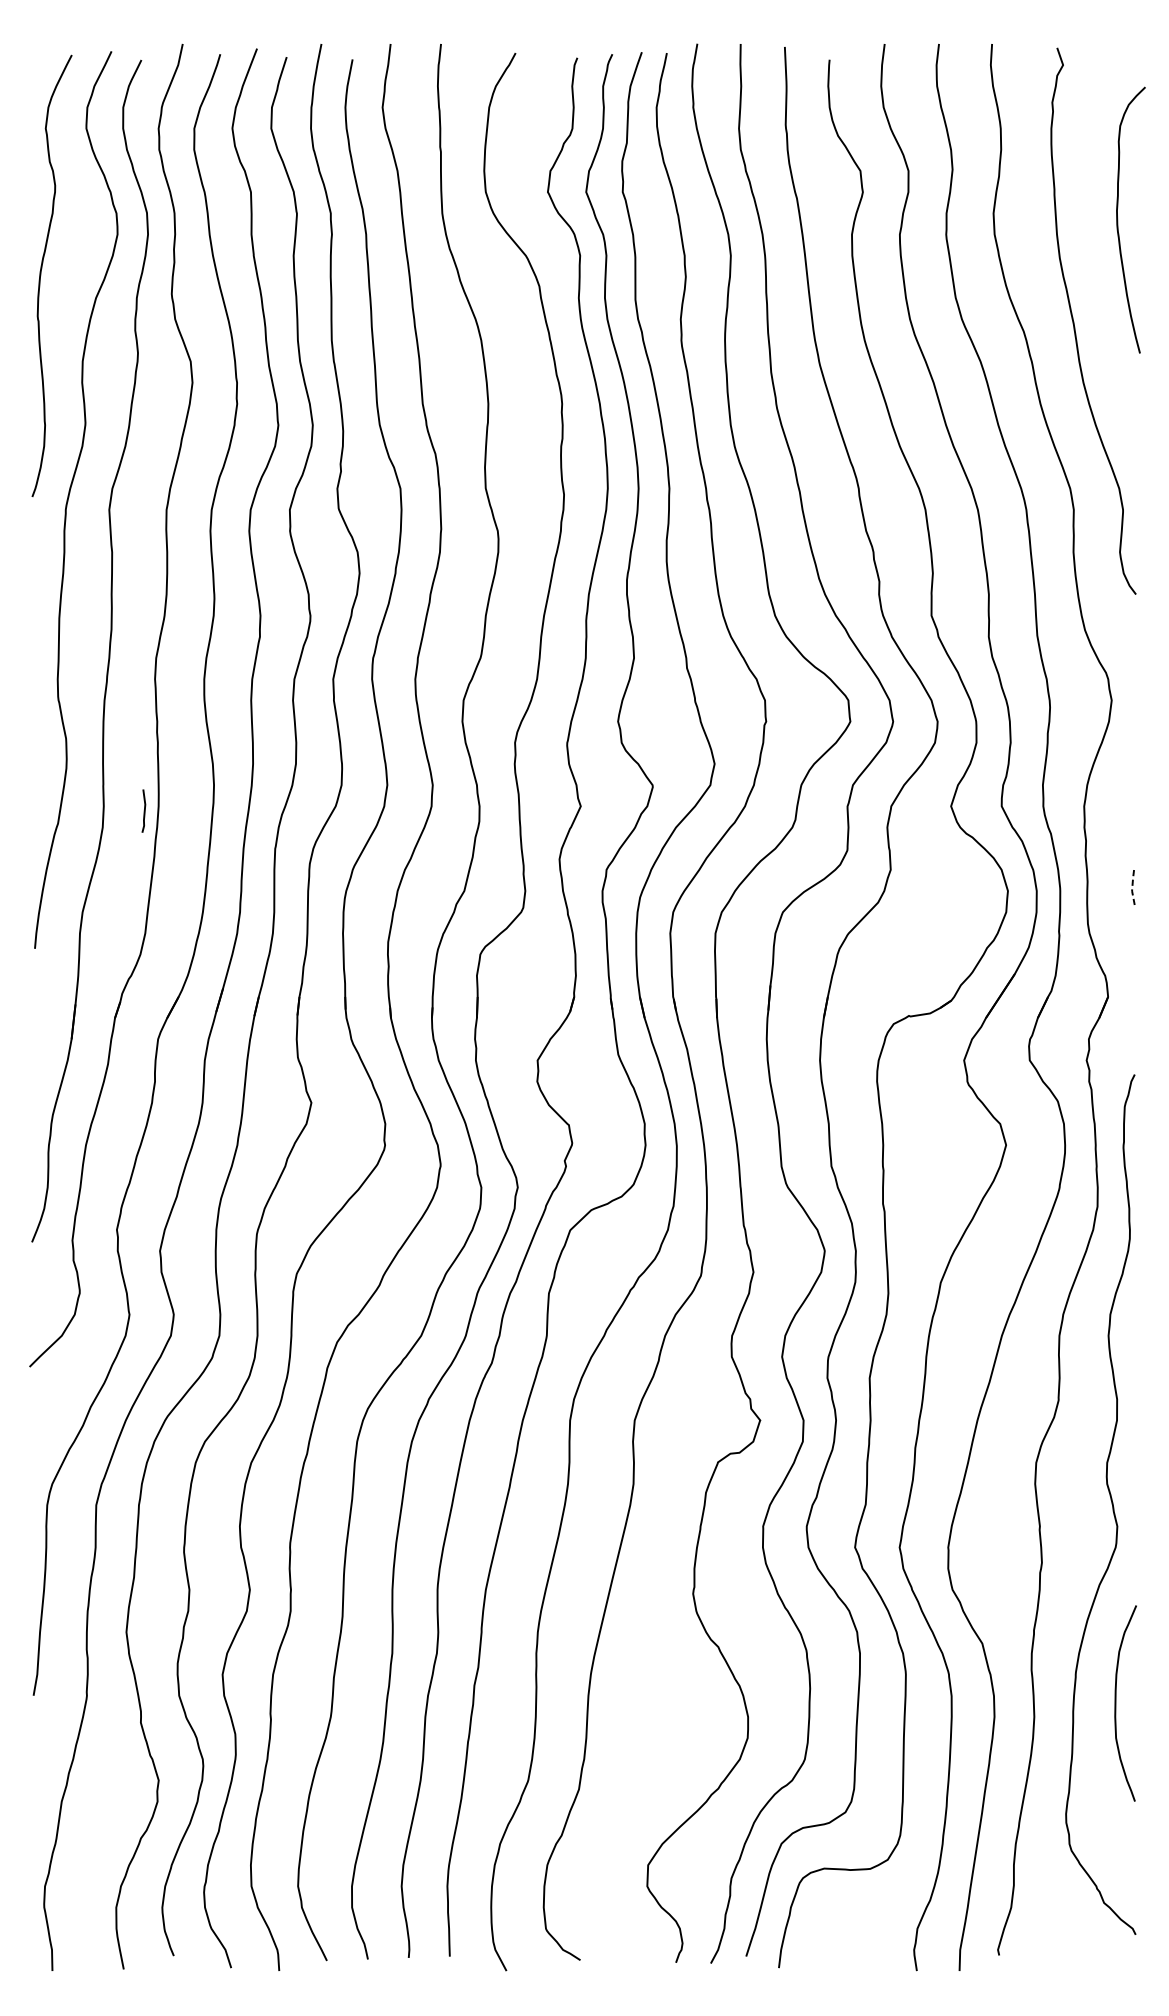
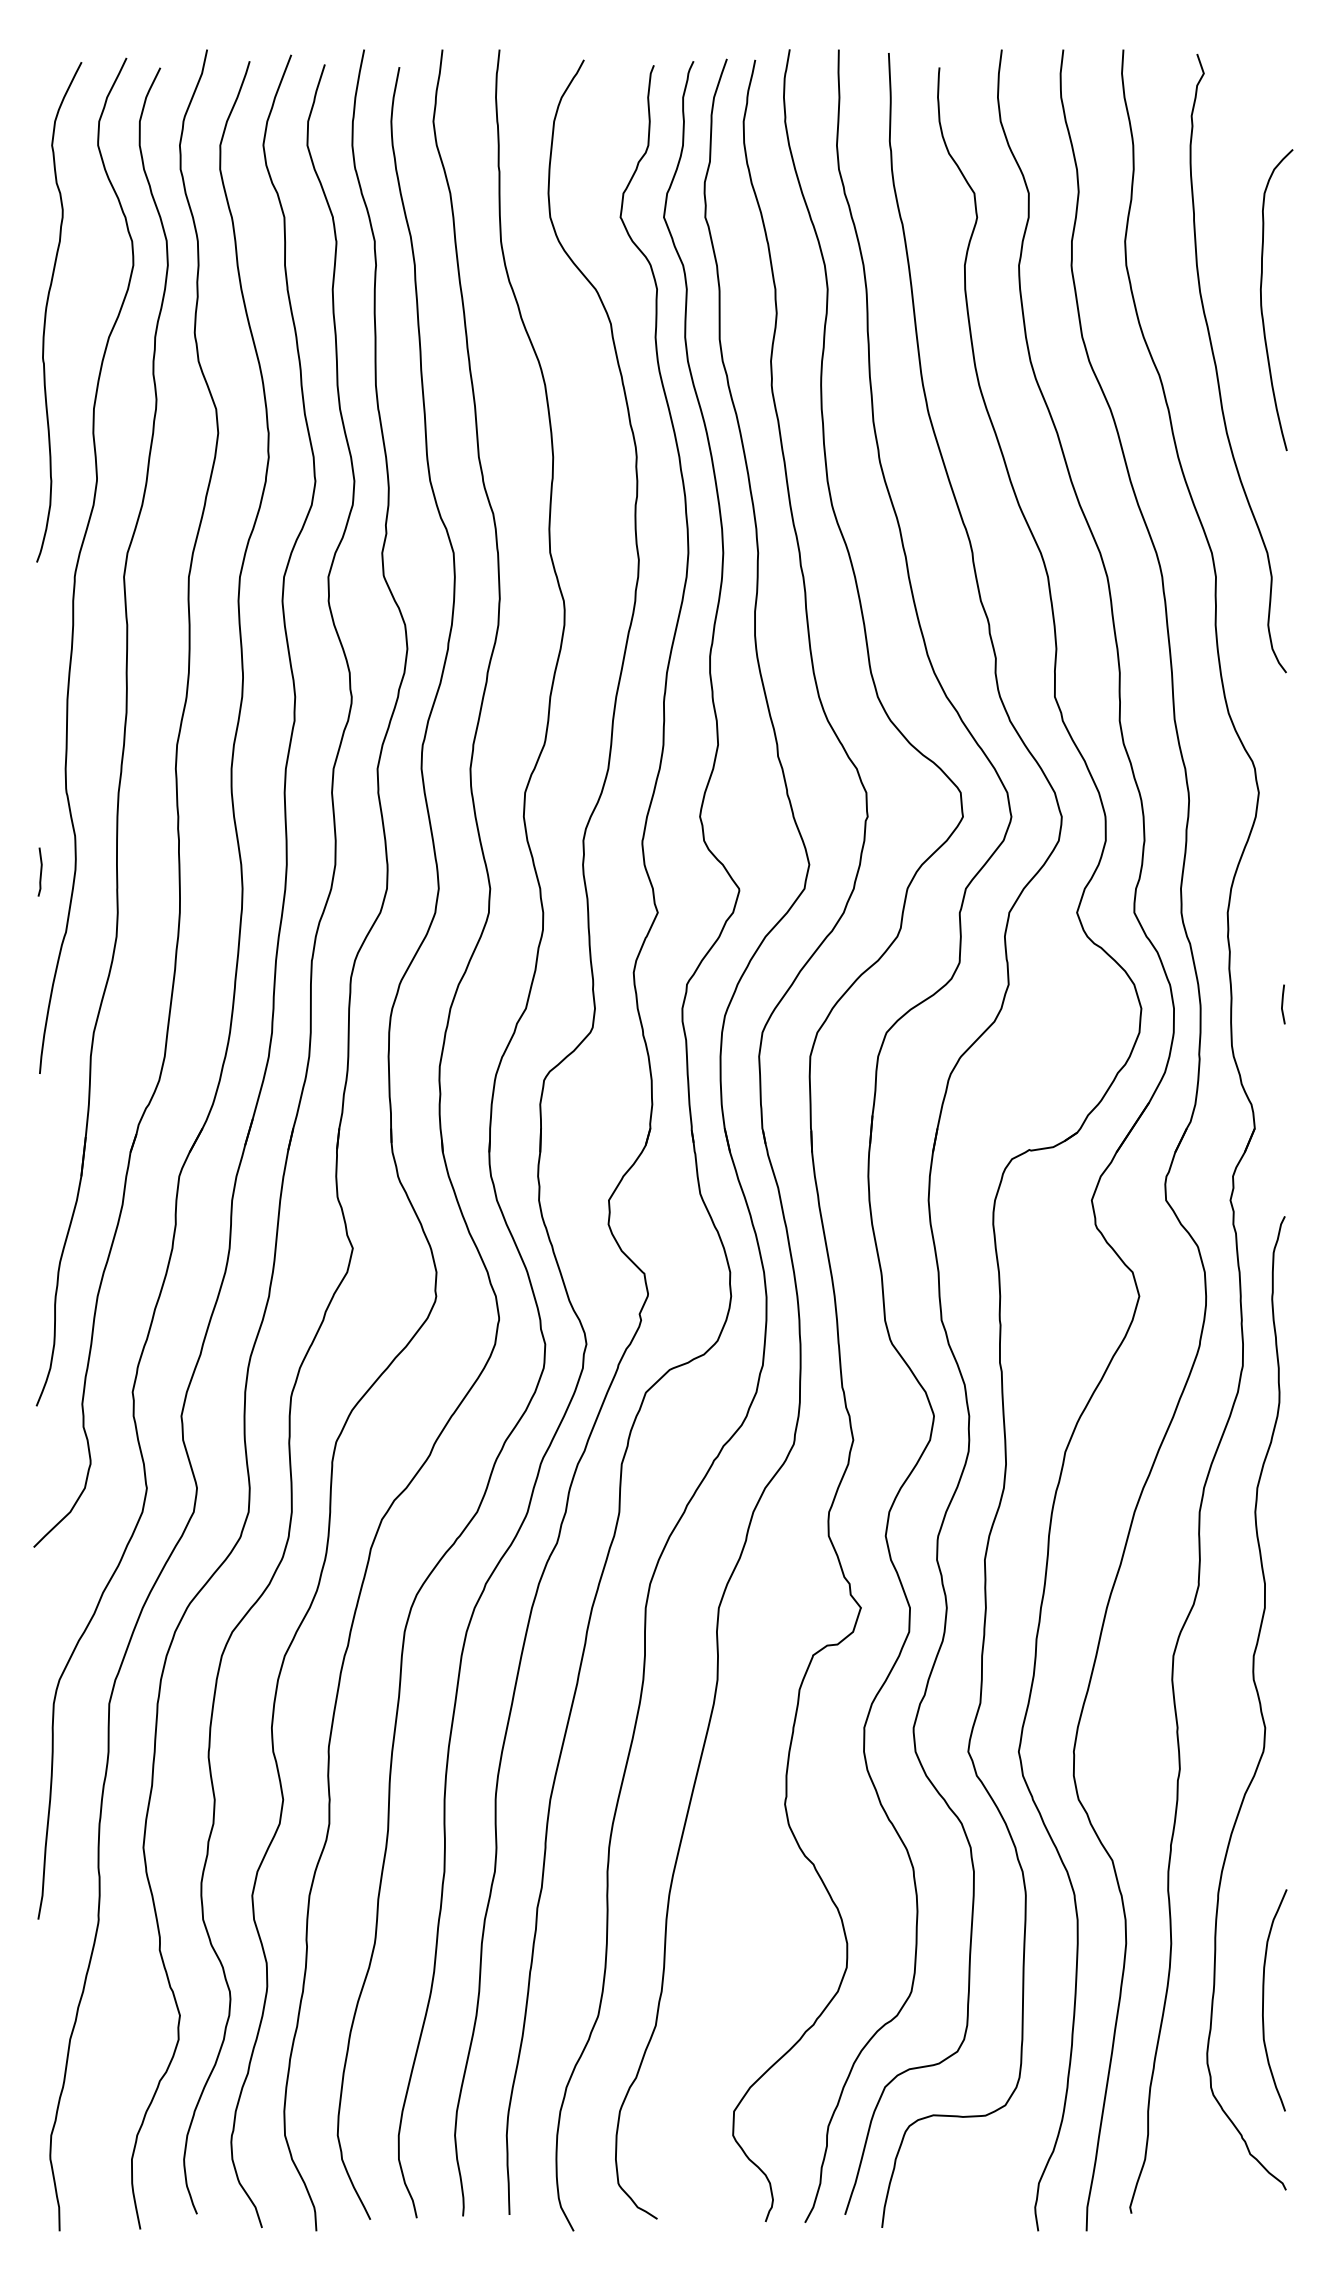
curve: (1118, 224) -> (1262, 304), moved
line: (144, 810) -> (40, 871), moved
line: (1132, 887) -> (1282, 1004), dashed -> solid
curve: (1116, 1700) -> (1264, 1997), moved

